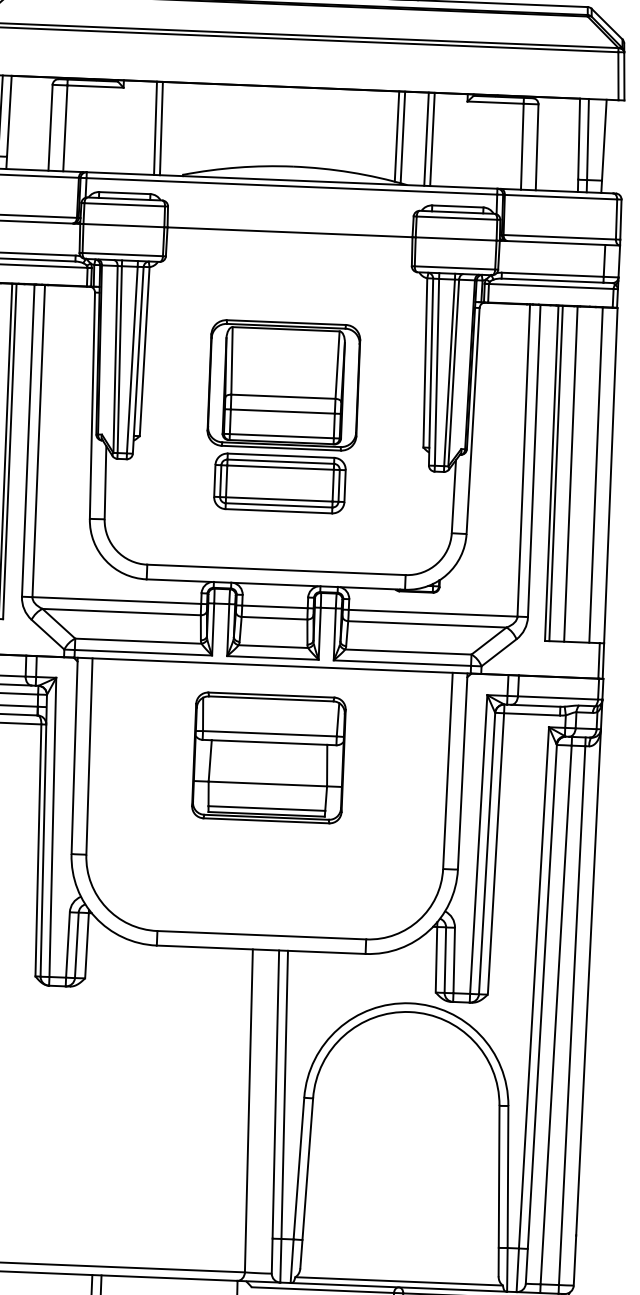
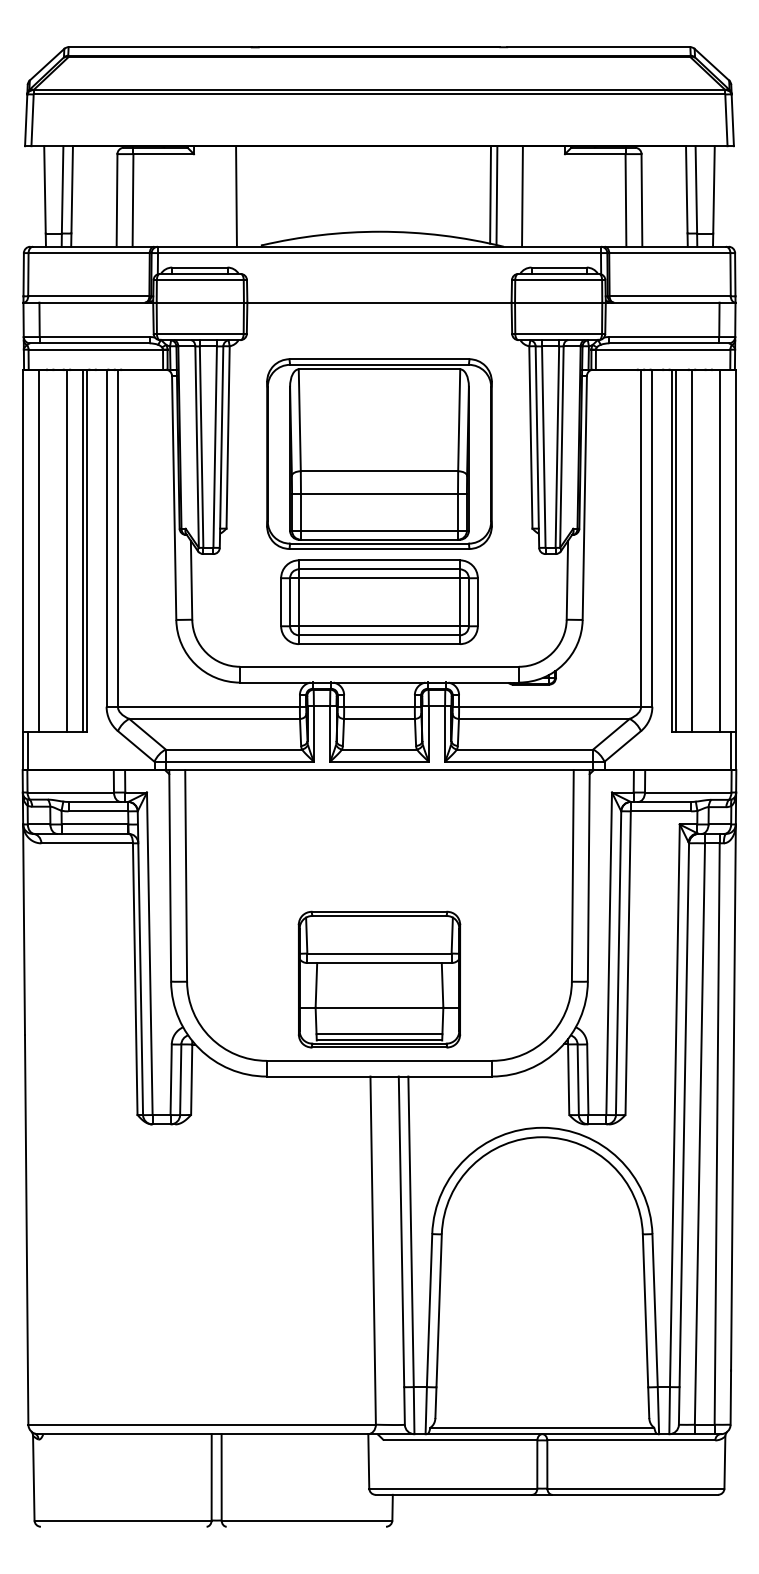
line: (154, 128) -> (229, 196), removed
line: (432, 139) -> (528, 196), removed
part: (282, 416) -> (379, 501), size x1.4
part: (268, 757) -> (379, 979), moved

